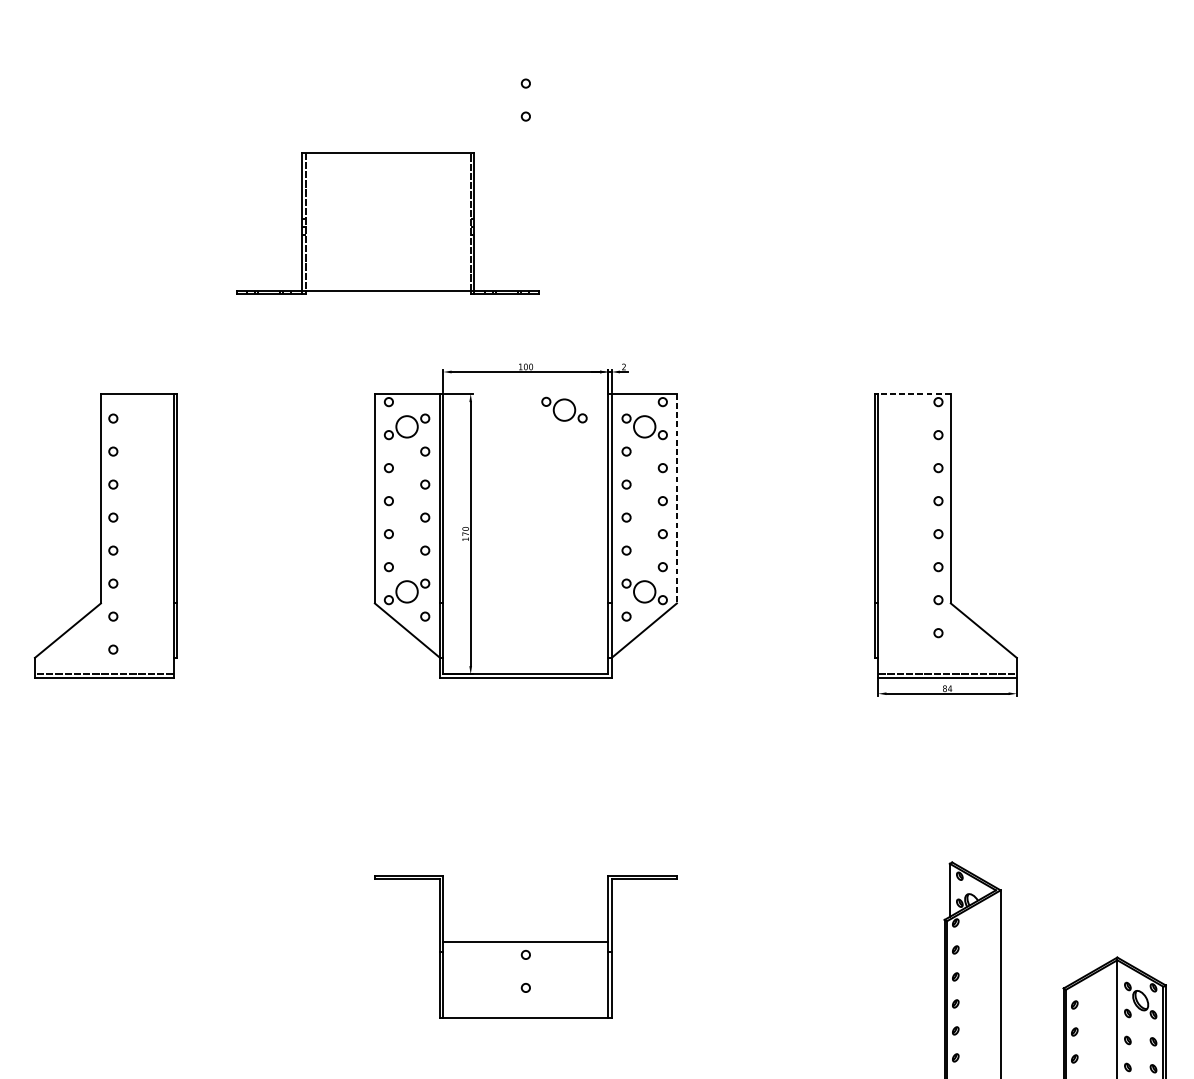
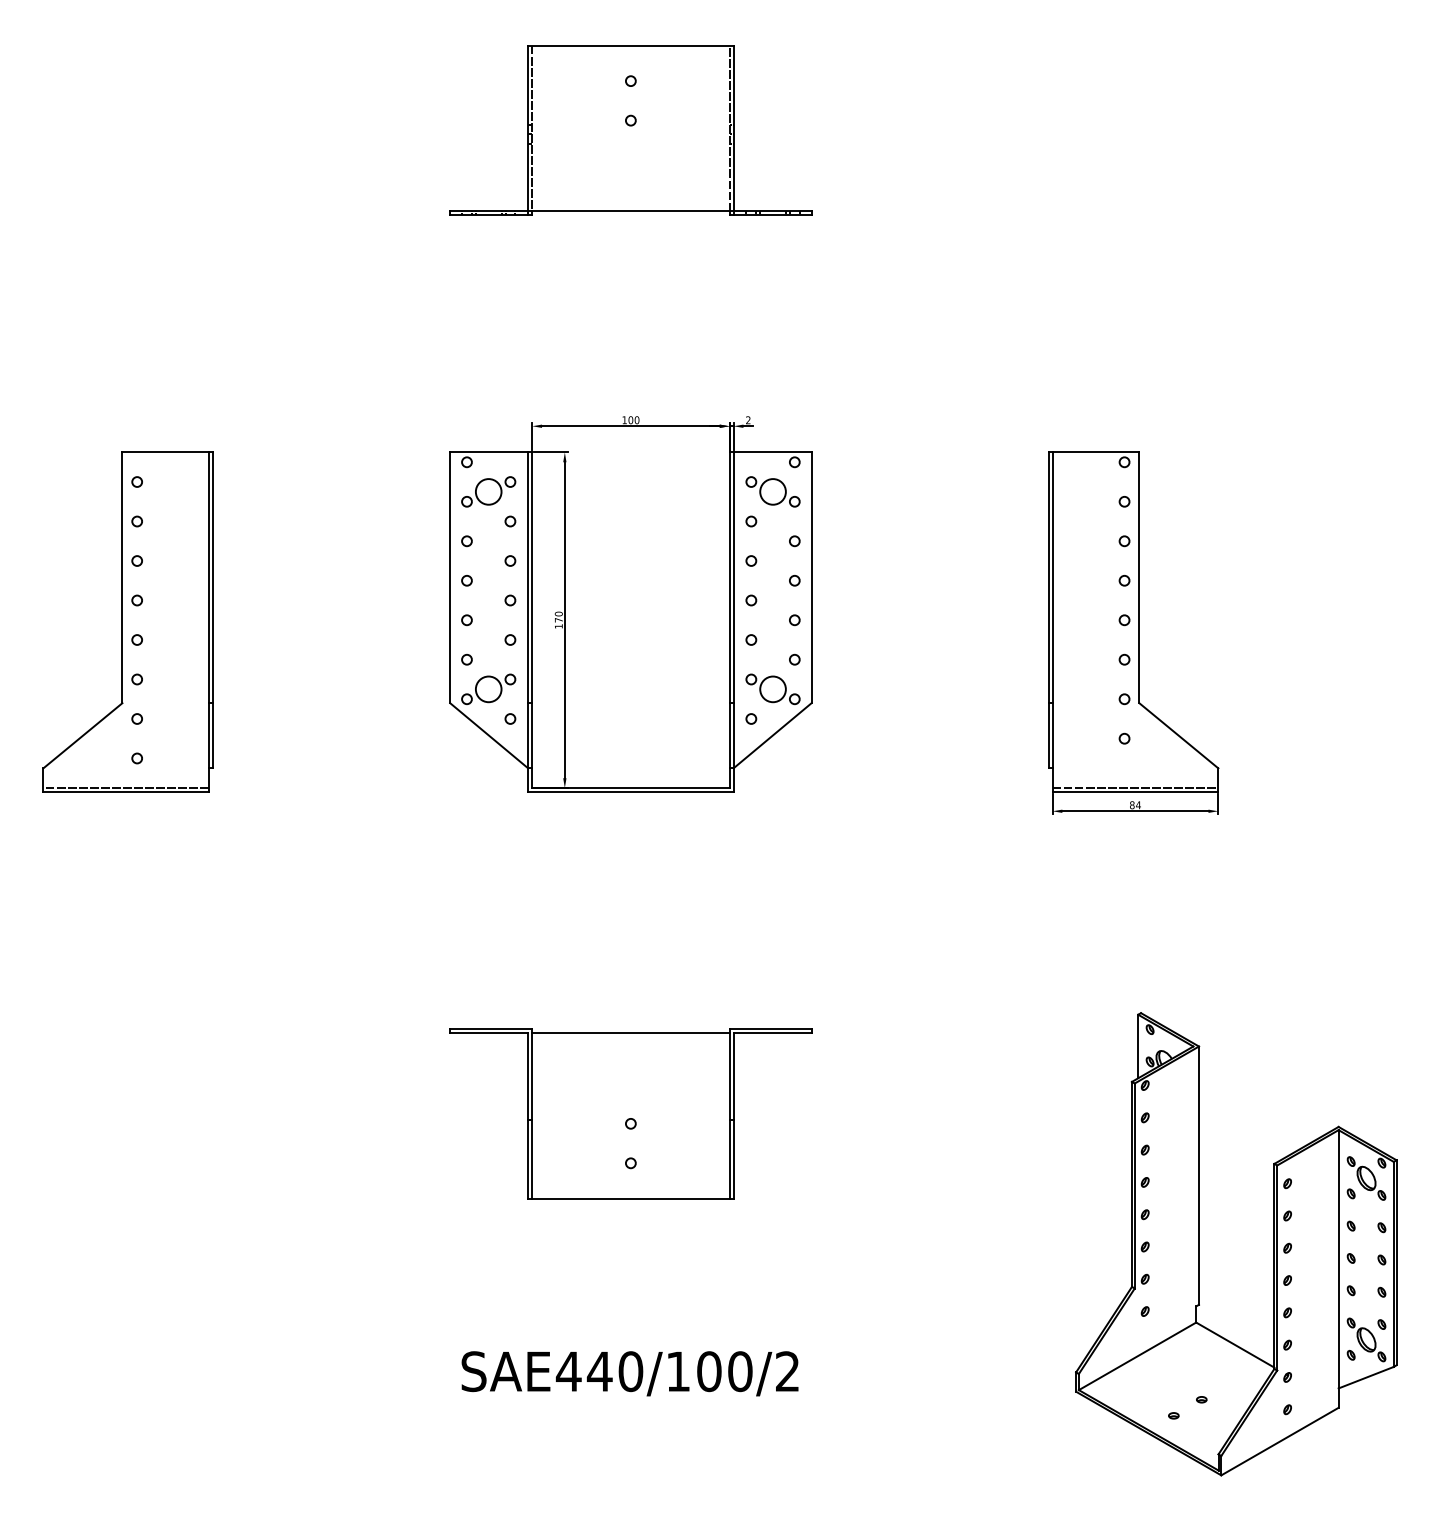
part: (387, 223) -> (630, 130), moved
line: (914, 393) -> (1095, 452), dashed -> solid
part: (564, 409) -> (676, 471), removed
line: (676, 499) -> (811, 578), dashed -> solid
line: (525, 941) -> (630, 1032), moved

